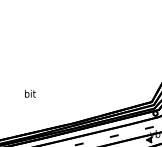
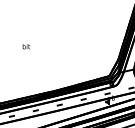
text: (30, 93) -> (26, 46), moved

